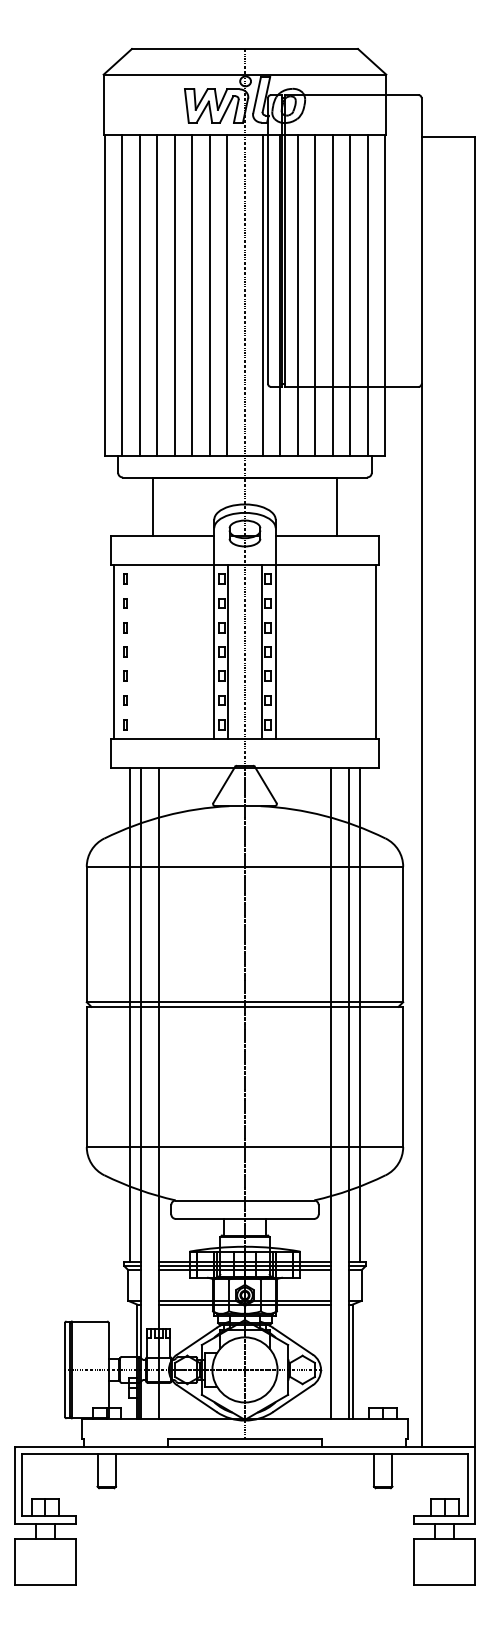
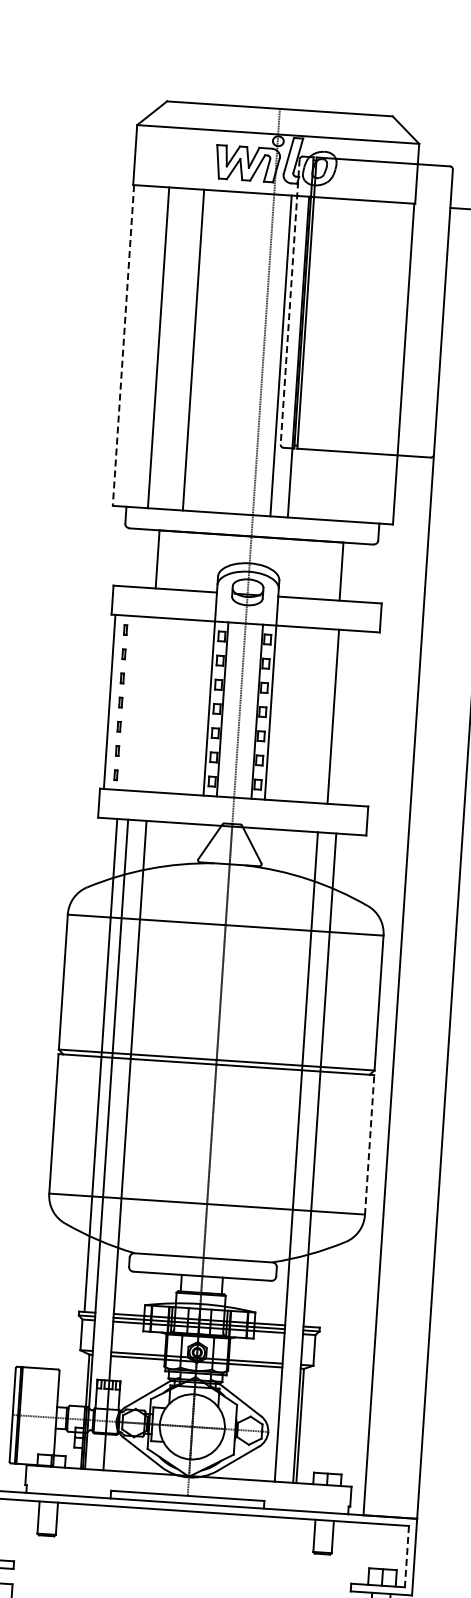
line: (268, 241) -> (290, 302), solid -> dashed
line: (104, 295) -> (123, 345), solid -> dashed
line: (122, 295) -> (141, 346), removed
line: (157, 295) -> (176, 349), removed
line: (192, 295) -> (211, 351), removed
line: (209, 295) -> (228, 352), removed
line: (227, 295) -> (246, 353), removed
line: (297, 295) -> (315, 358), removed
line: (315, 295) -> (333, 359), removed
line: (332, 295) -> (350, 360), removed
line: (350, 295) -> (368, 361), removed
line: (367, 295) -> (385, 362), removed
line: (375, 651) -> (333, 716), moved
line: (360, 1015) -> (331, 1080), removed
line: (403, 1076) -> (369, 1144), solid -> dashed
line: (467, 1485) -> (406, 1556), solid -> dashed

